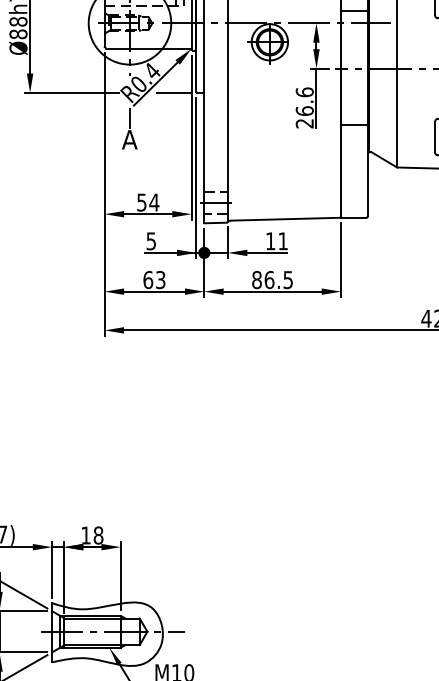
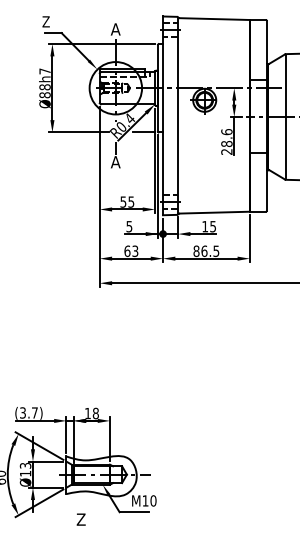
text: (304, 110) -> (226, 143), 26.6 -> 28.6
text: (154, 201) -> (131, 201), 54 -> 55
text: (282, 241) -> (212, 226), 11 -> 15

